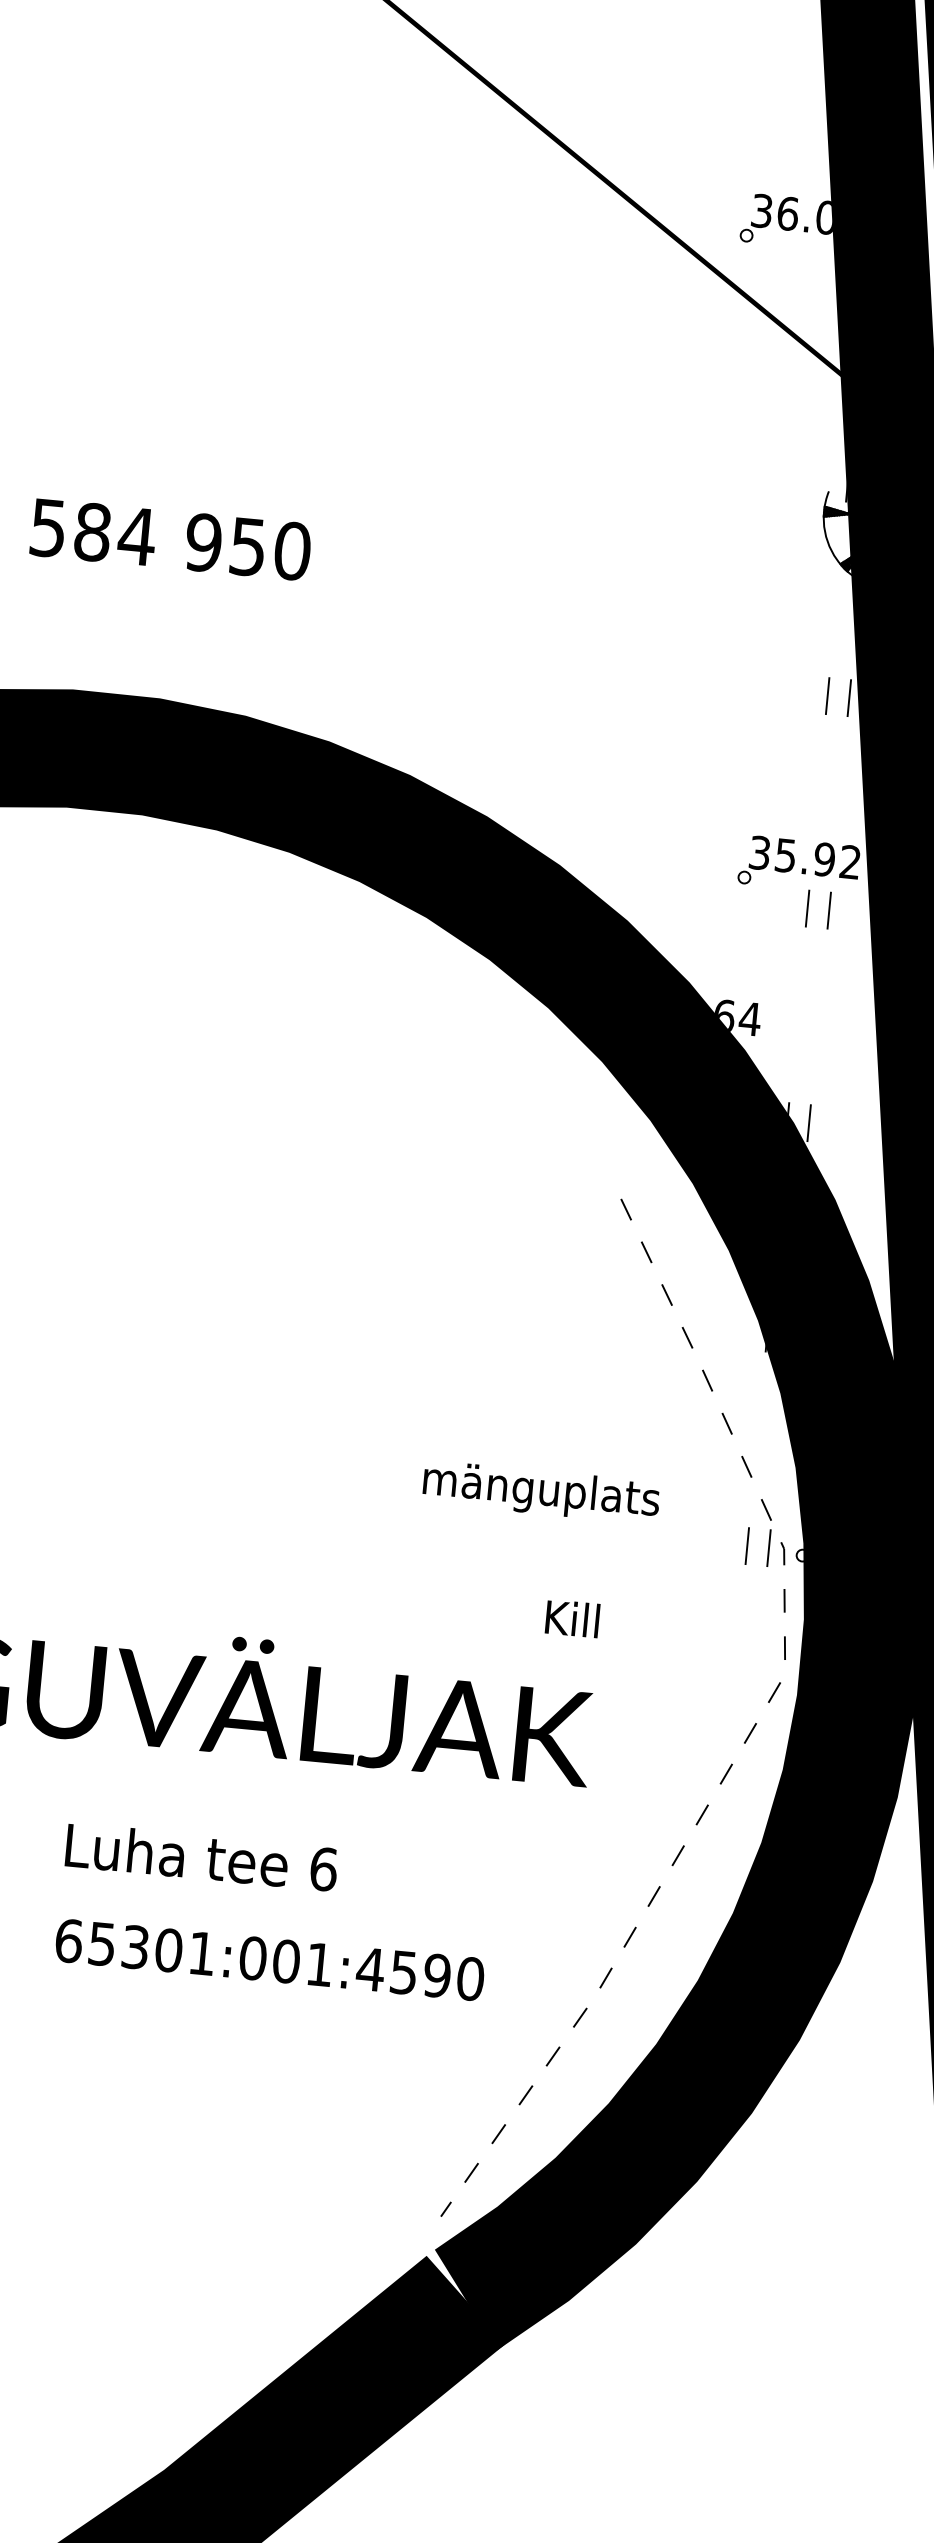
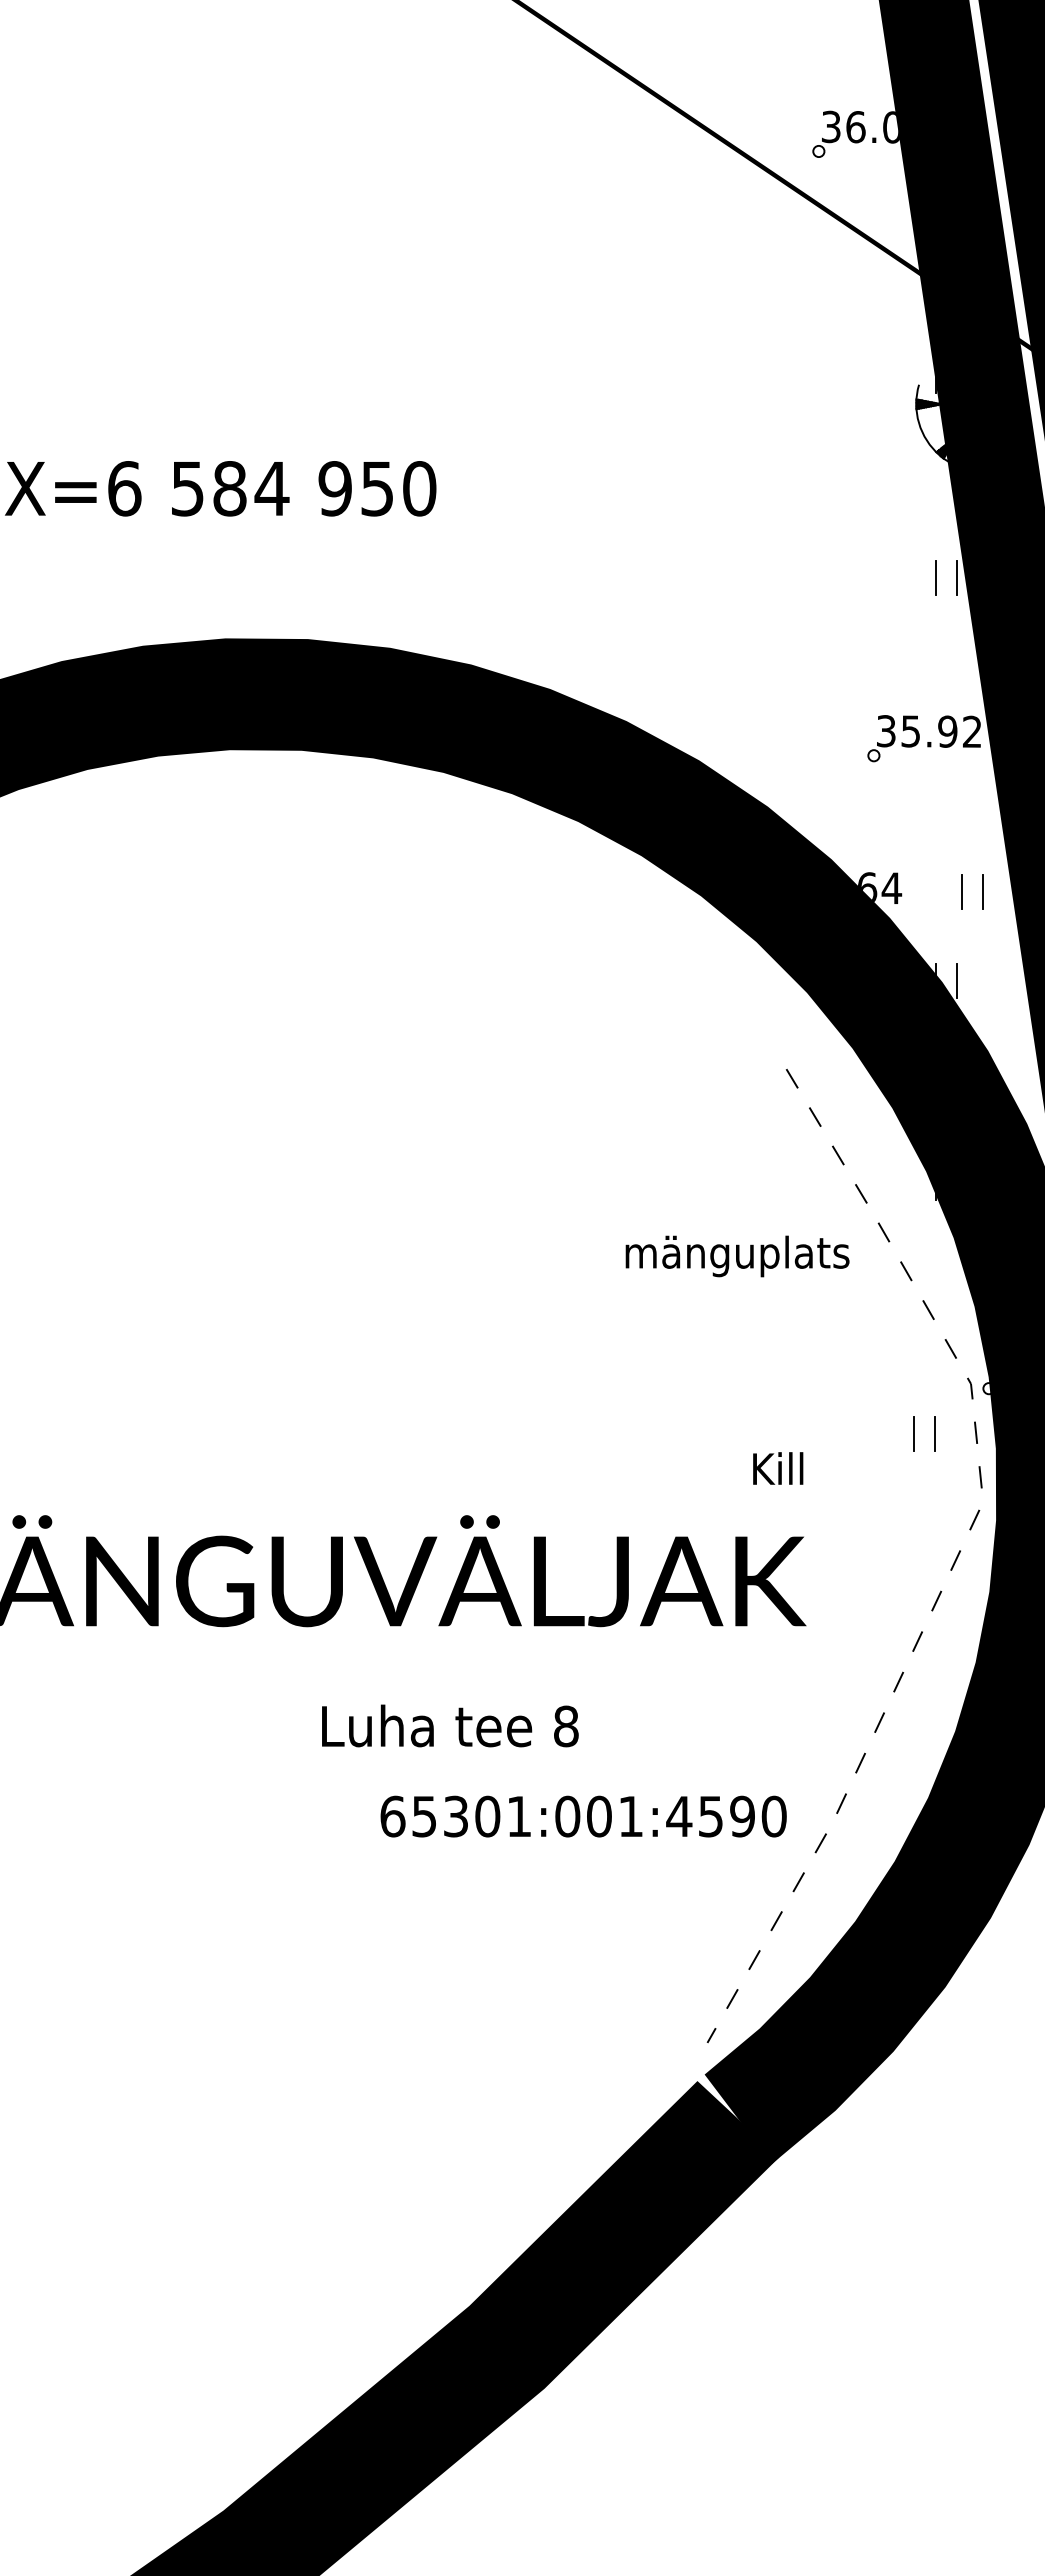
part: (808, 907) -> (962, 891), moved
text: (541, 1492) -> (737, 1256), moved
part: (747, 1546) -> (914, 1433), moved
text: (324, 1869) -> (566, 1726), 6 -> 8
text: (269, 1959) -> (583, 1816), moved

